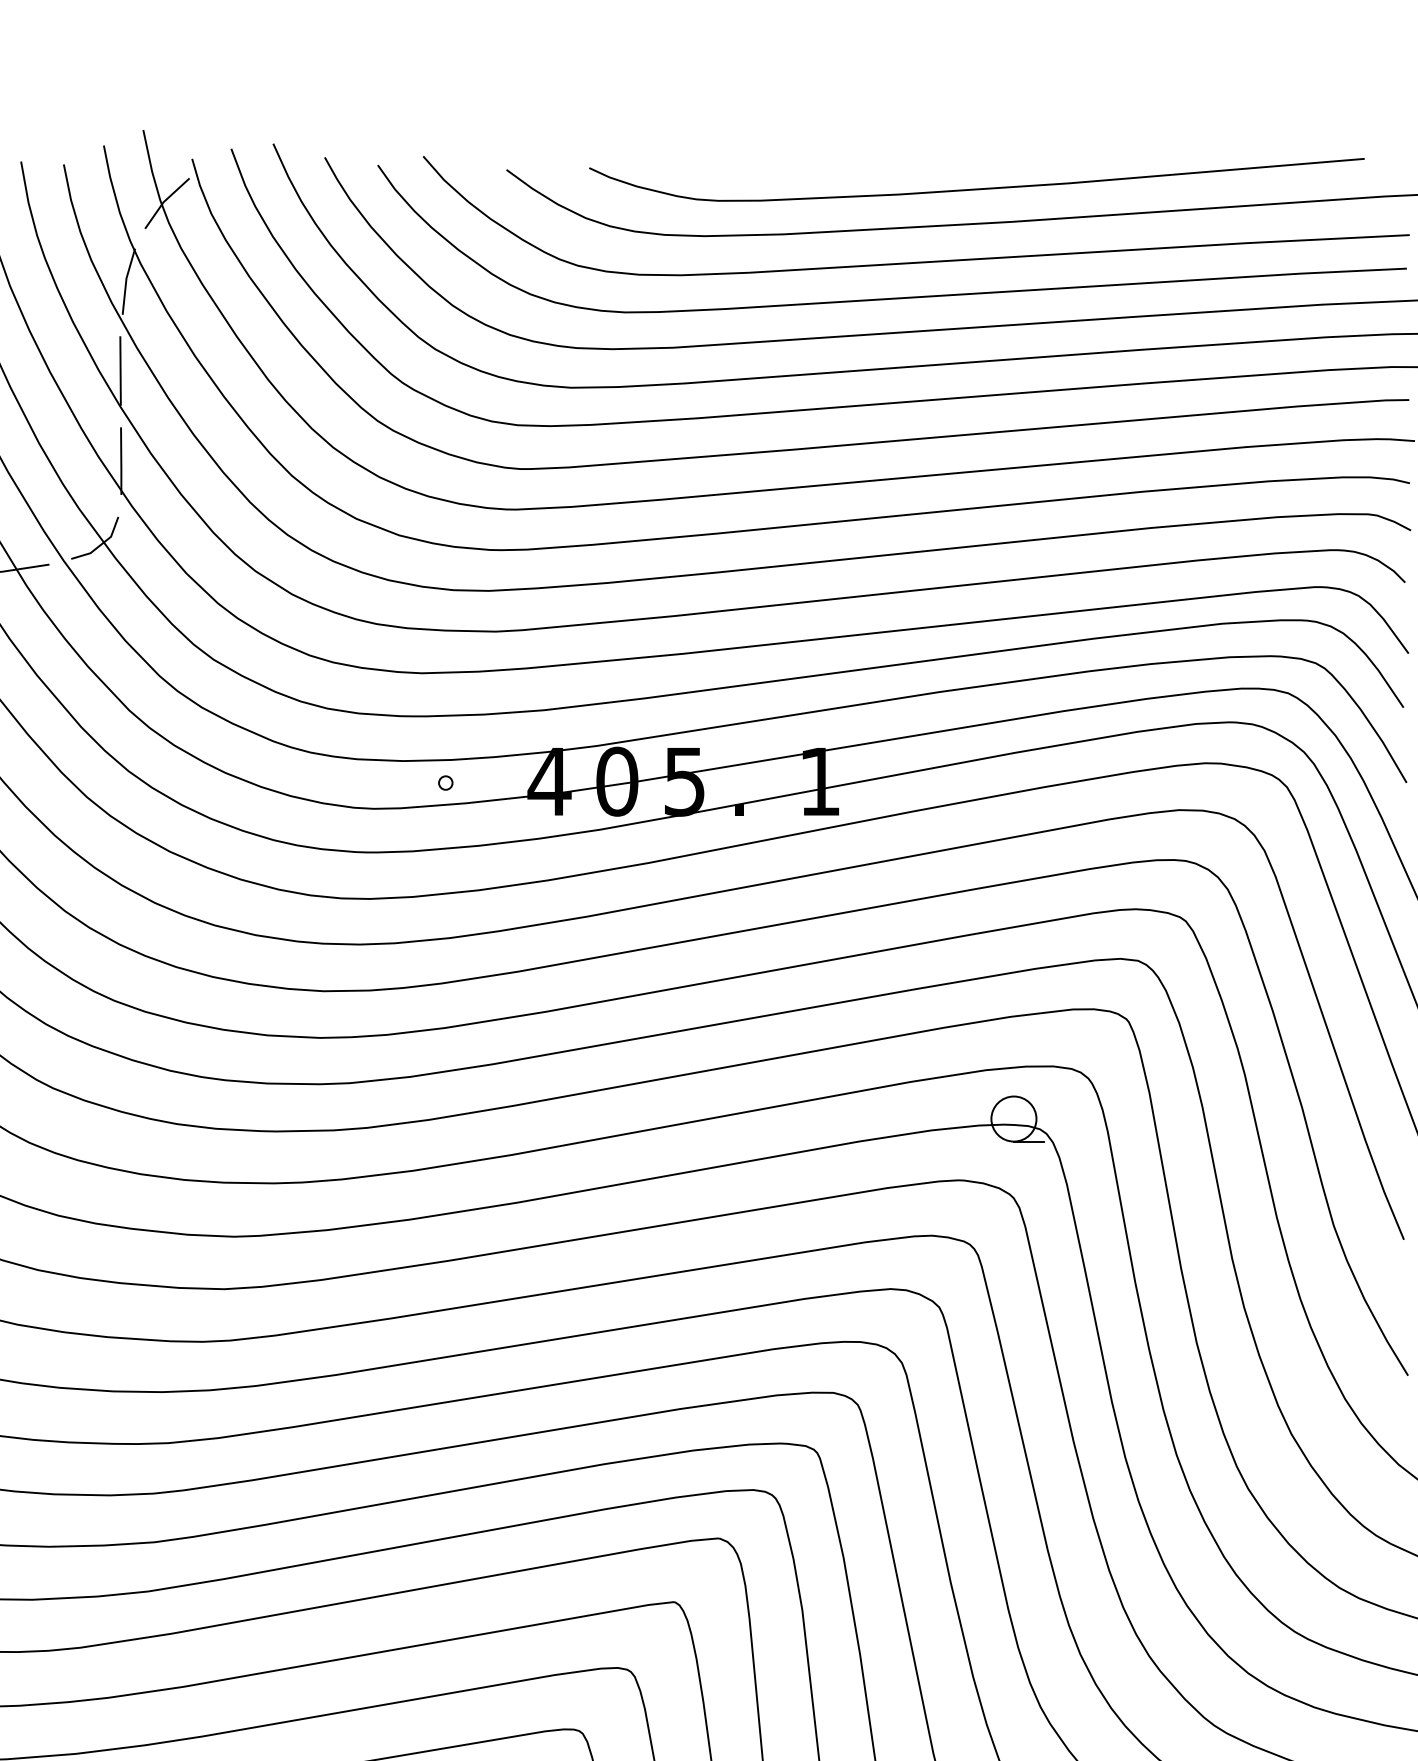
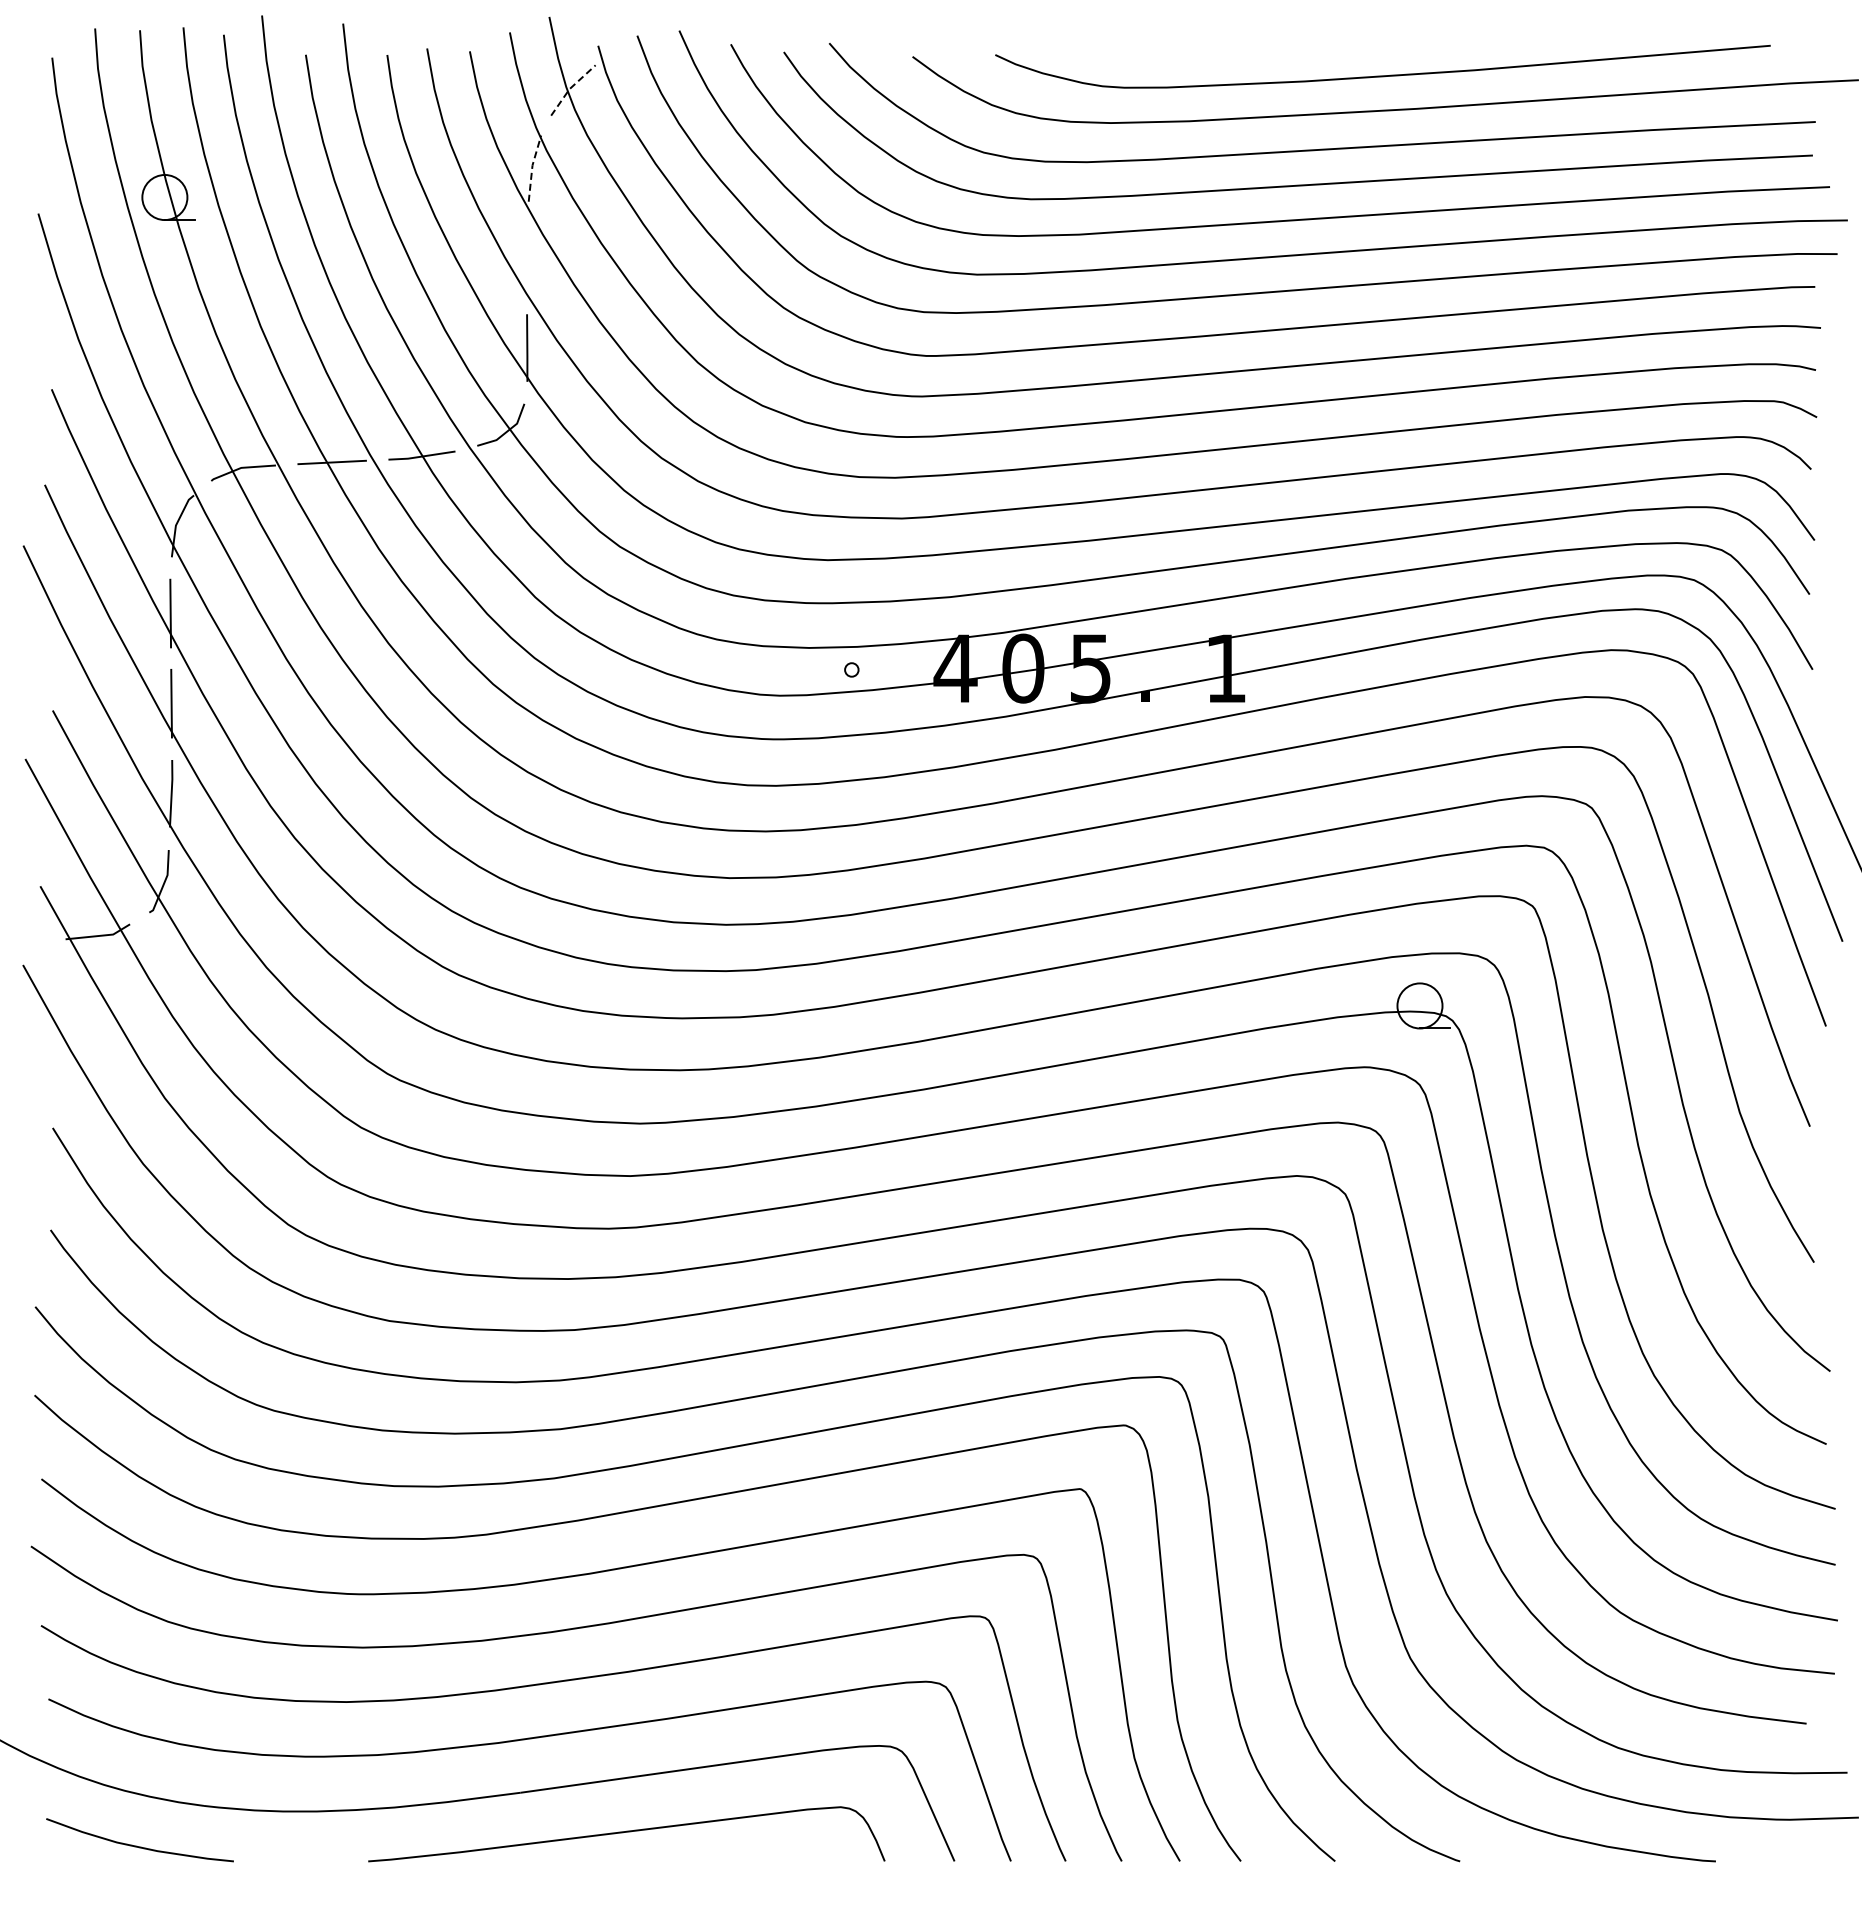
line: (164, 201) -> (570, 88), solid -> dashed
line: (126, 280) -> (532, 167), solid -> dashed
line: (120, 370) -> (526, 257), removed

